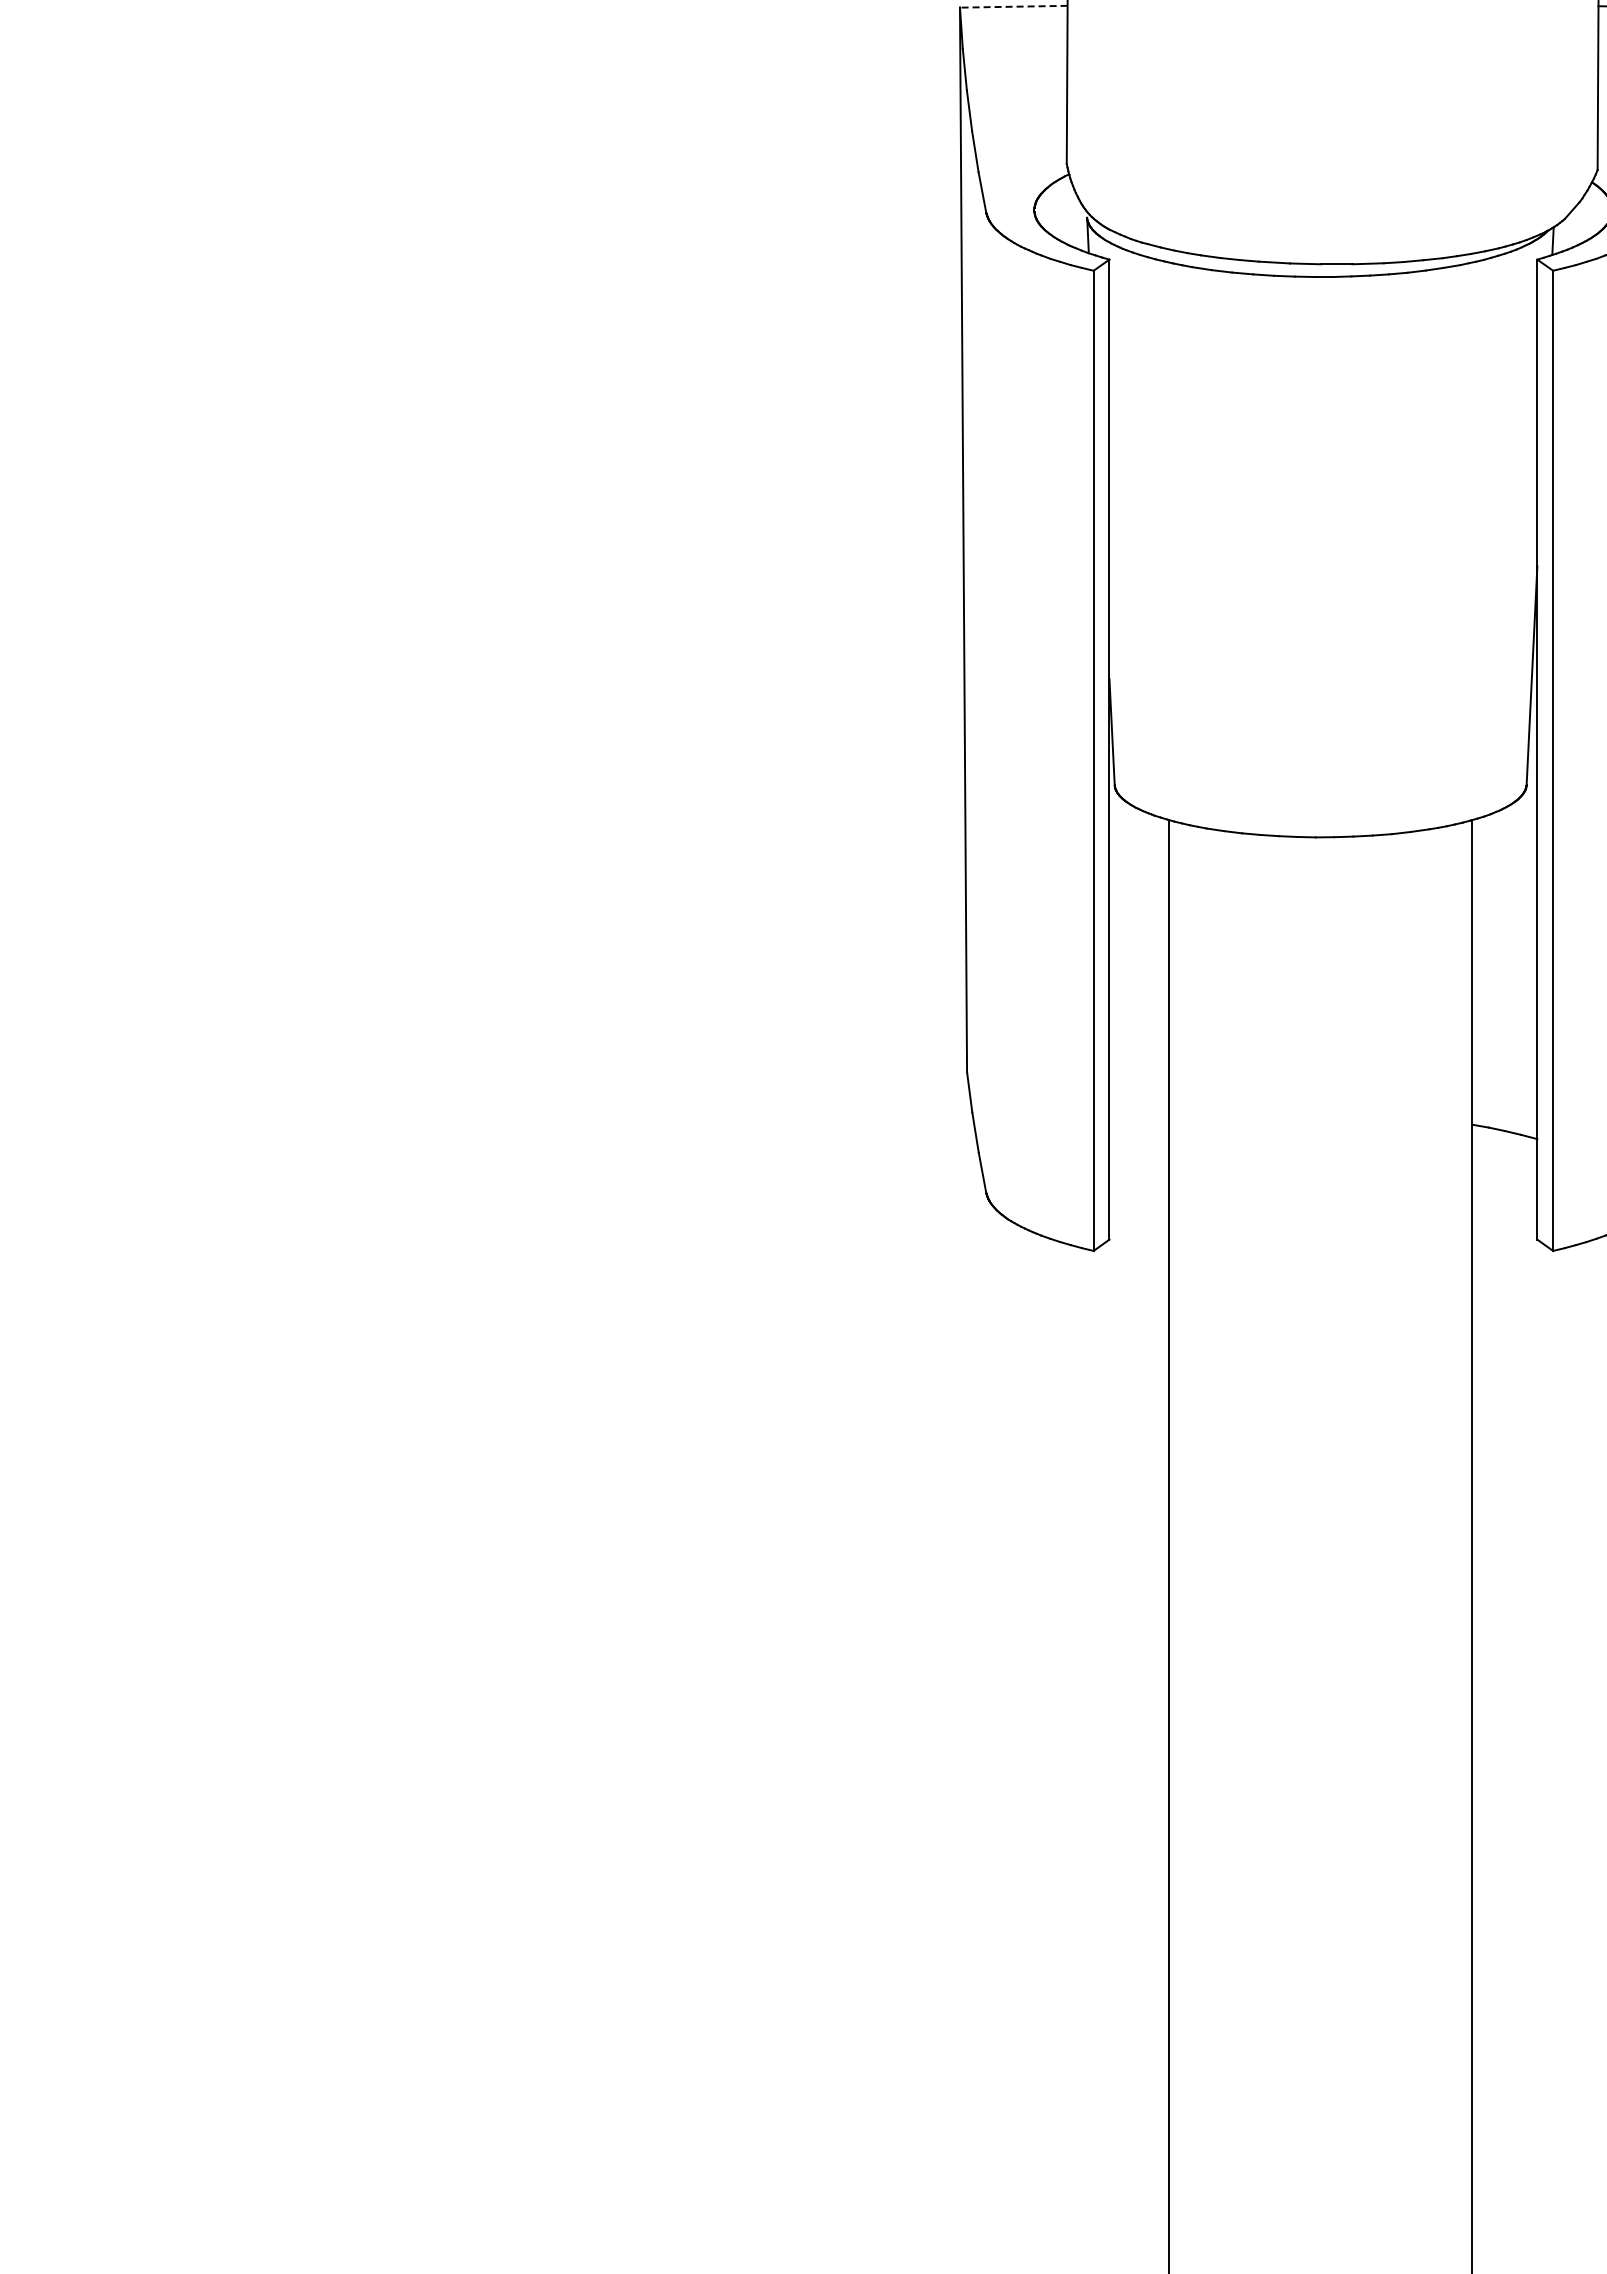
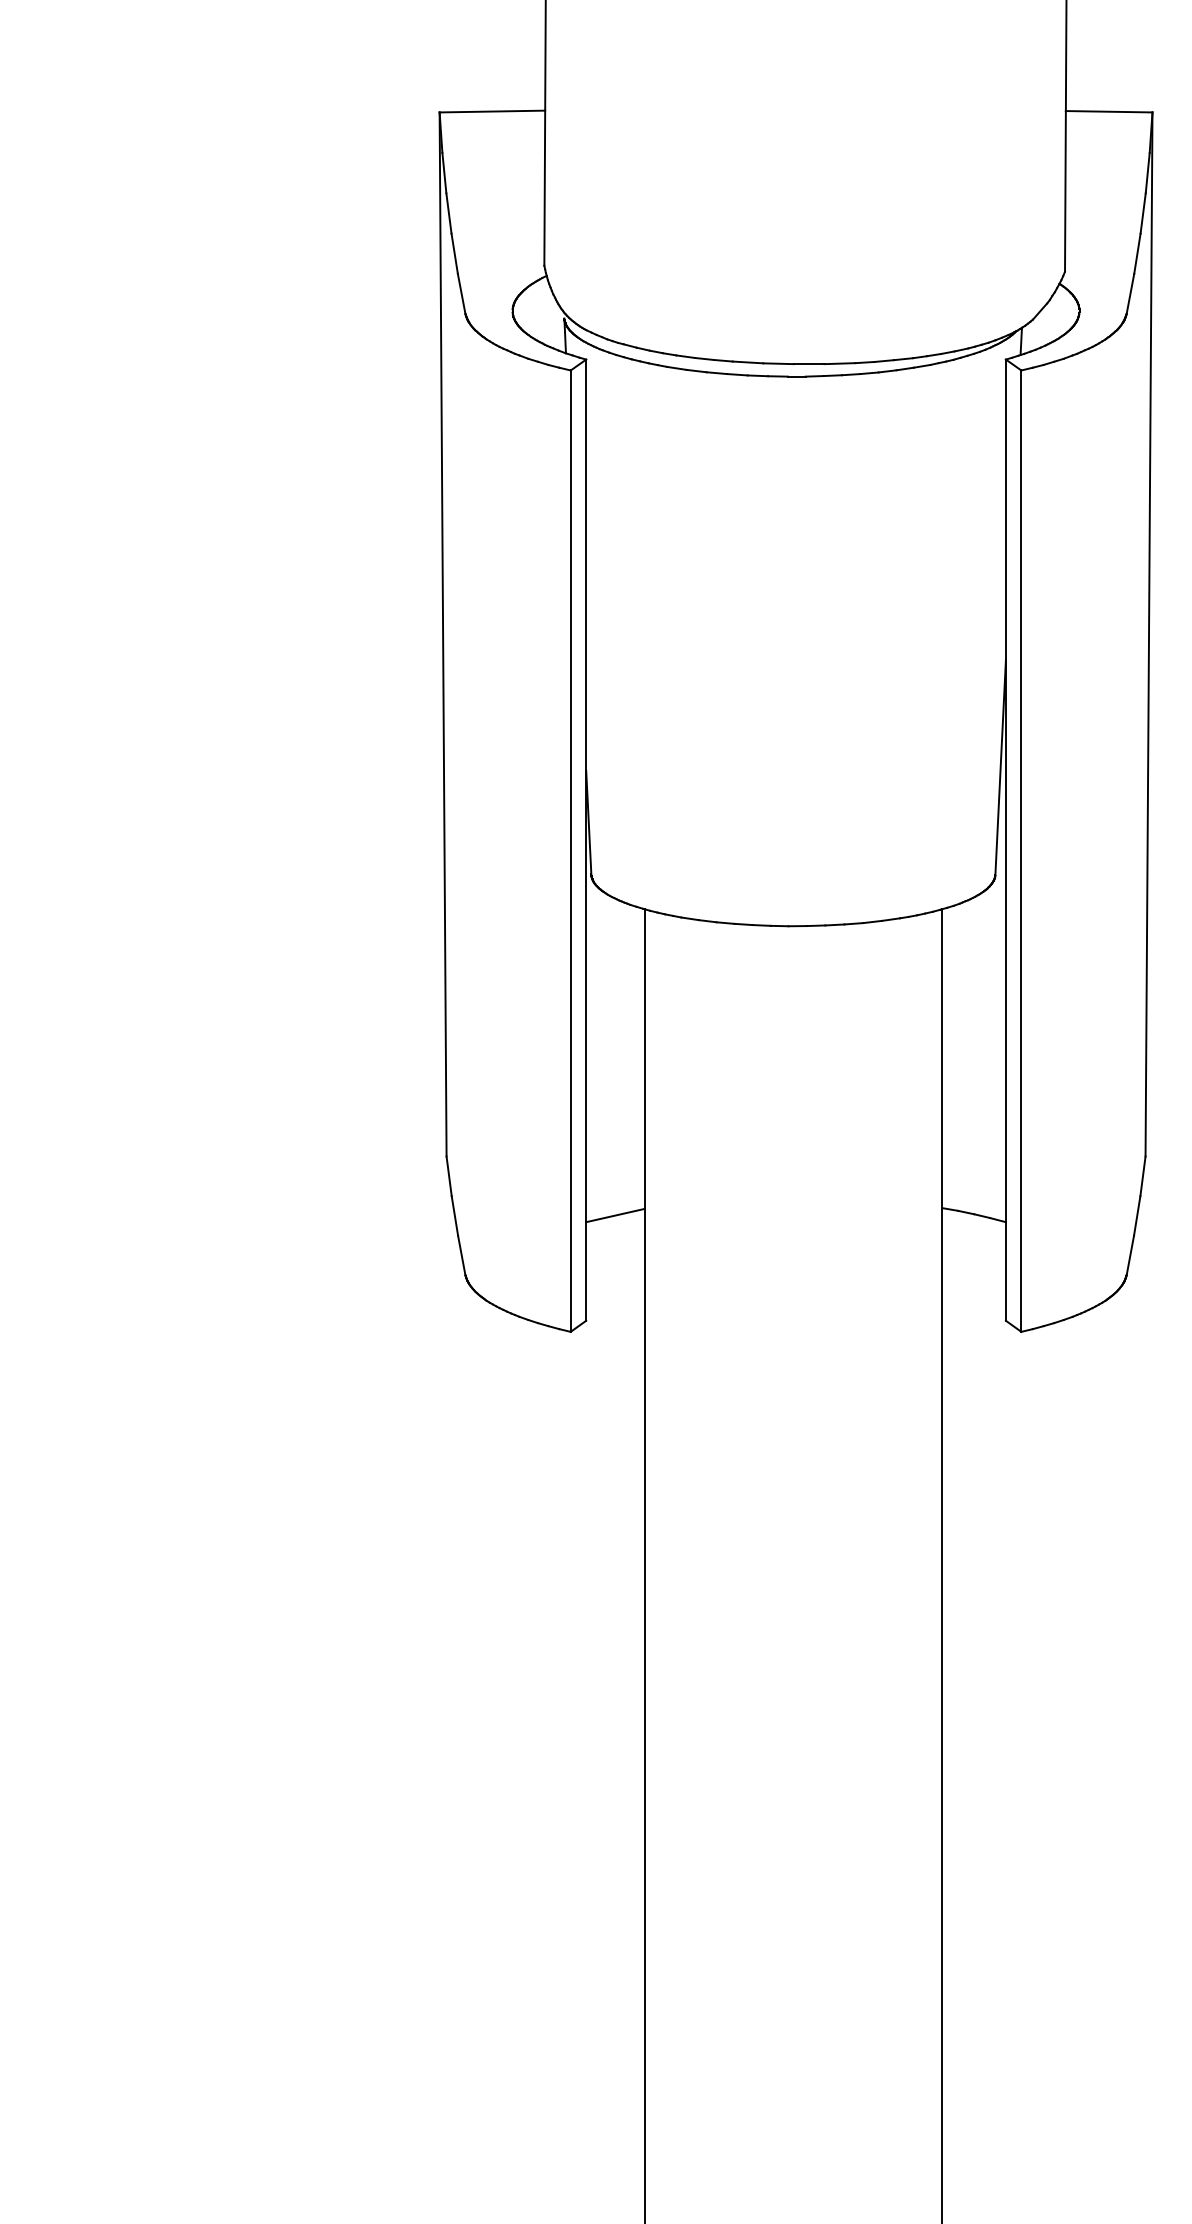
line: (1013, 6) -> (492, 111), dashed -> solid
line: (1139, 1132) -> (615, 1215), added

